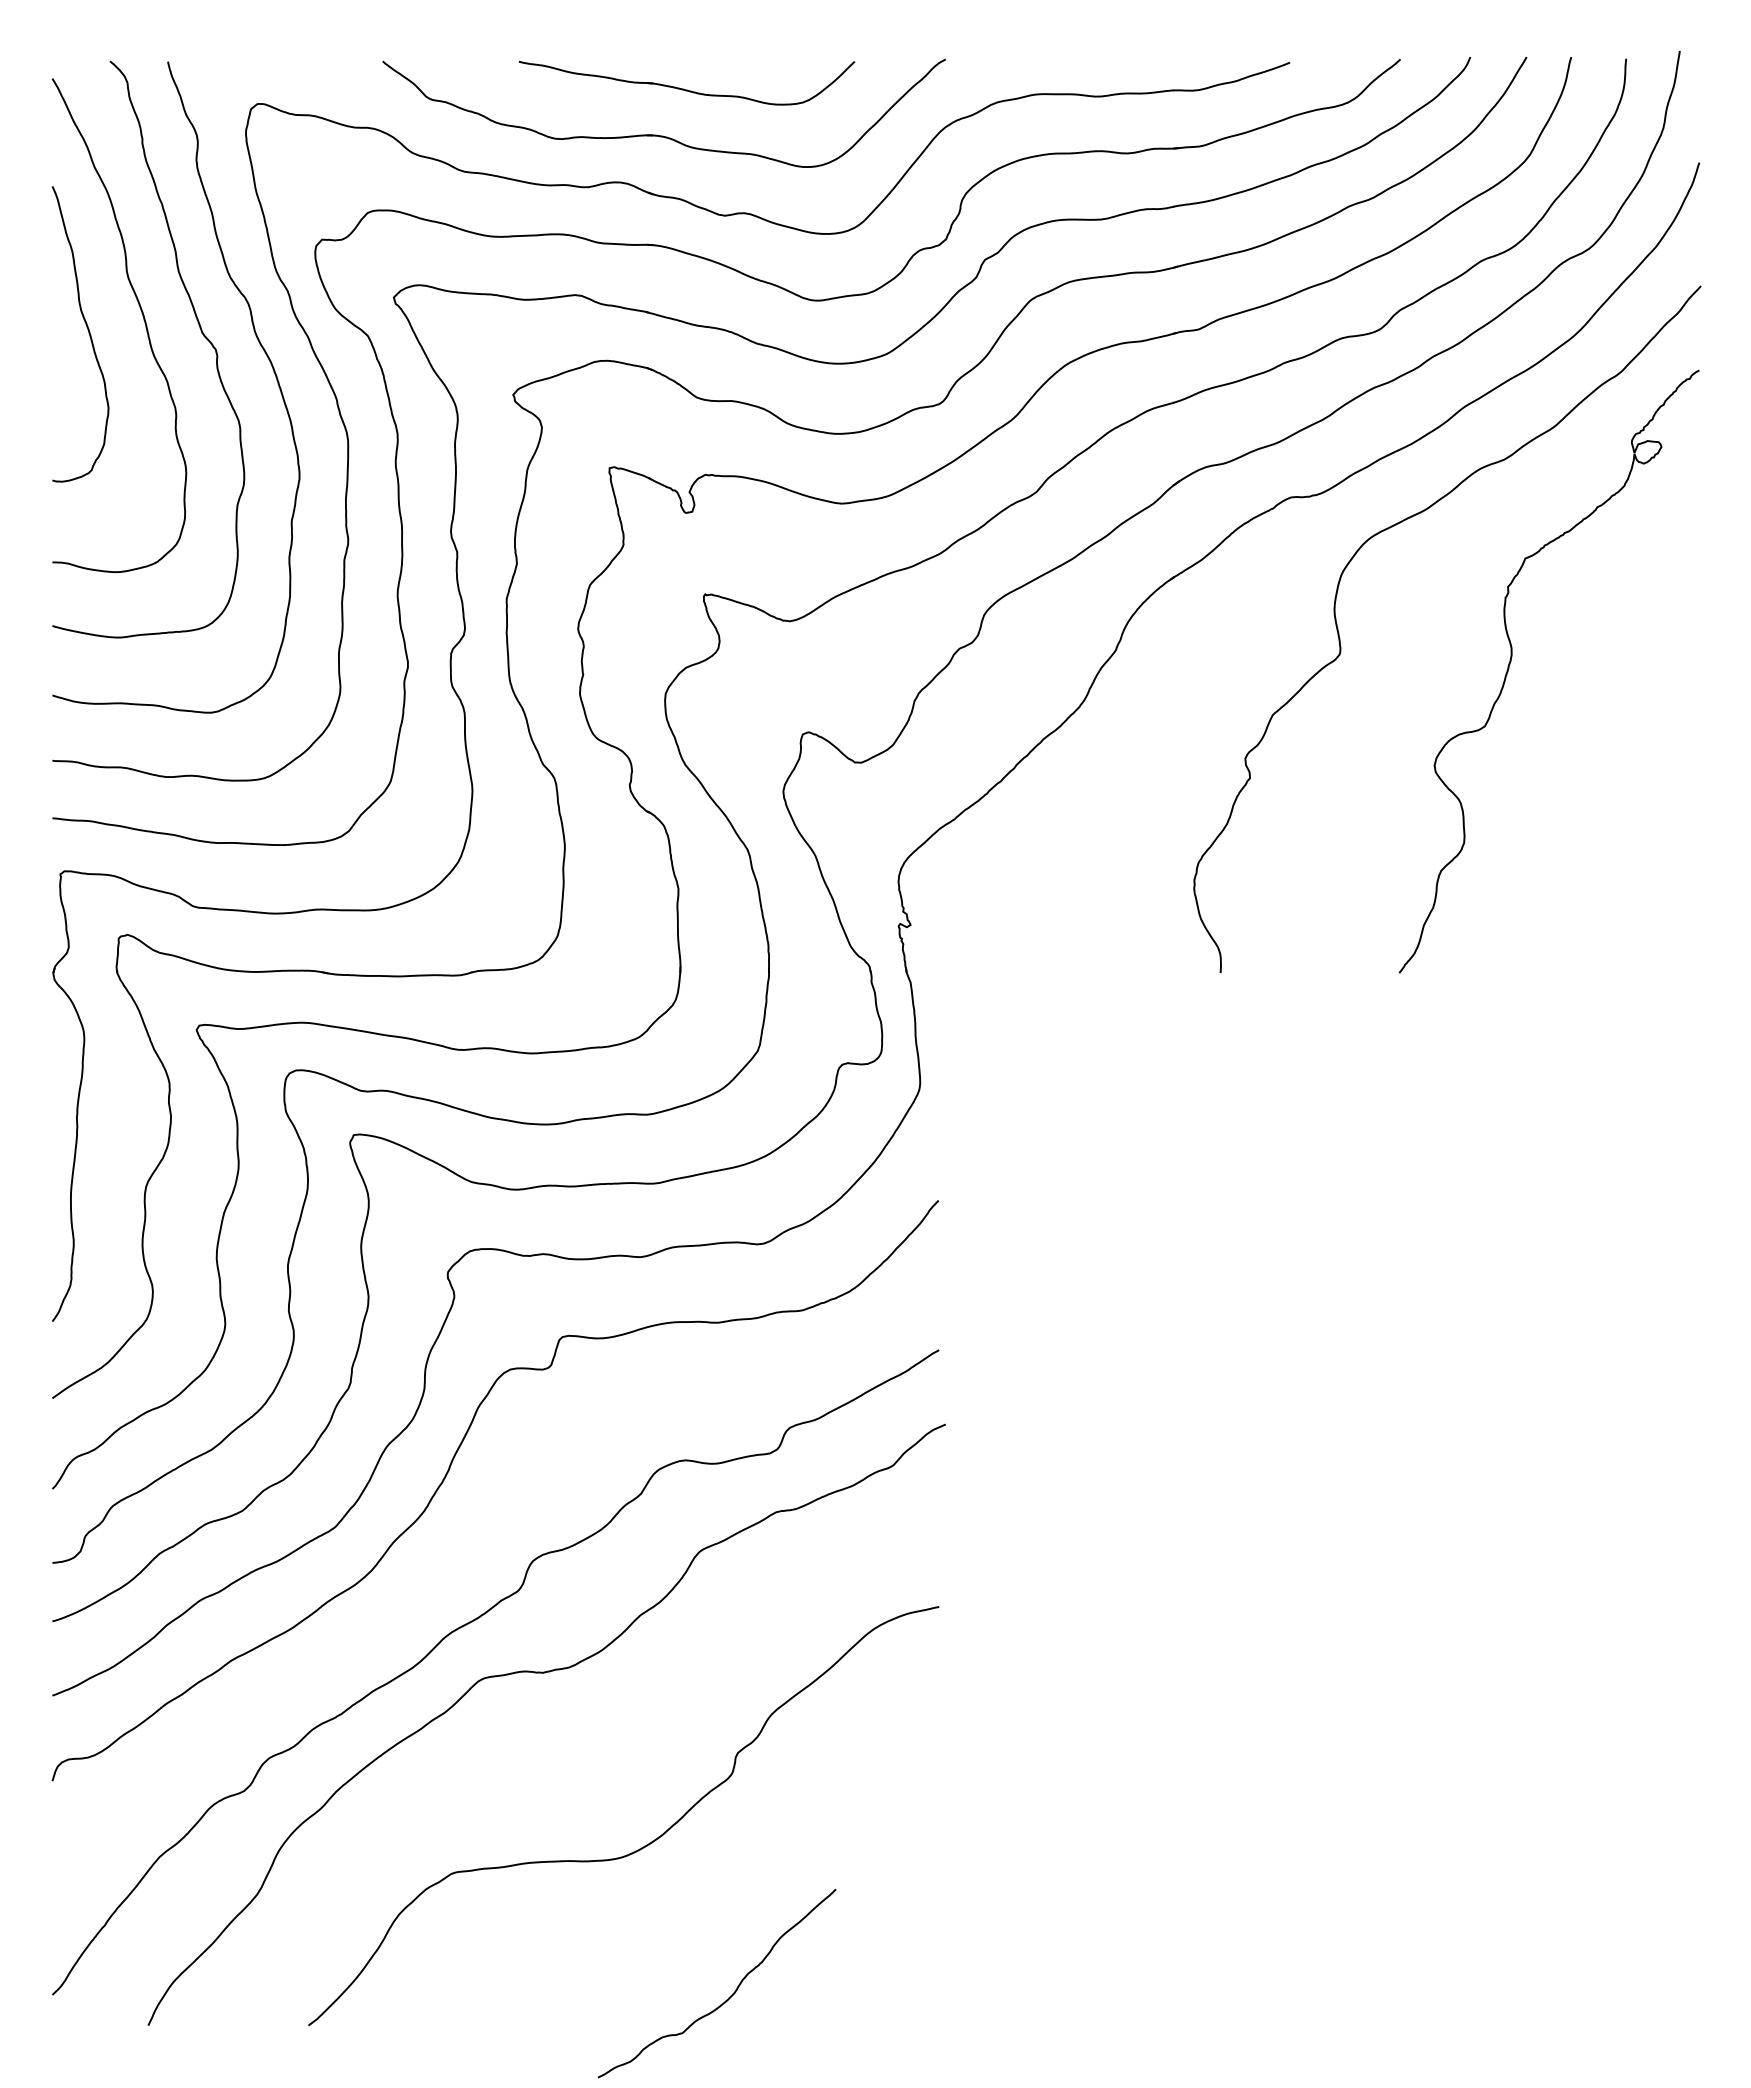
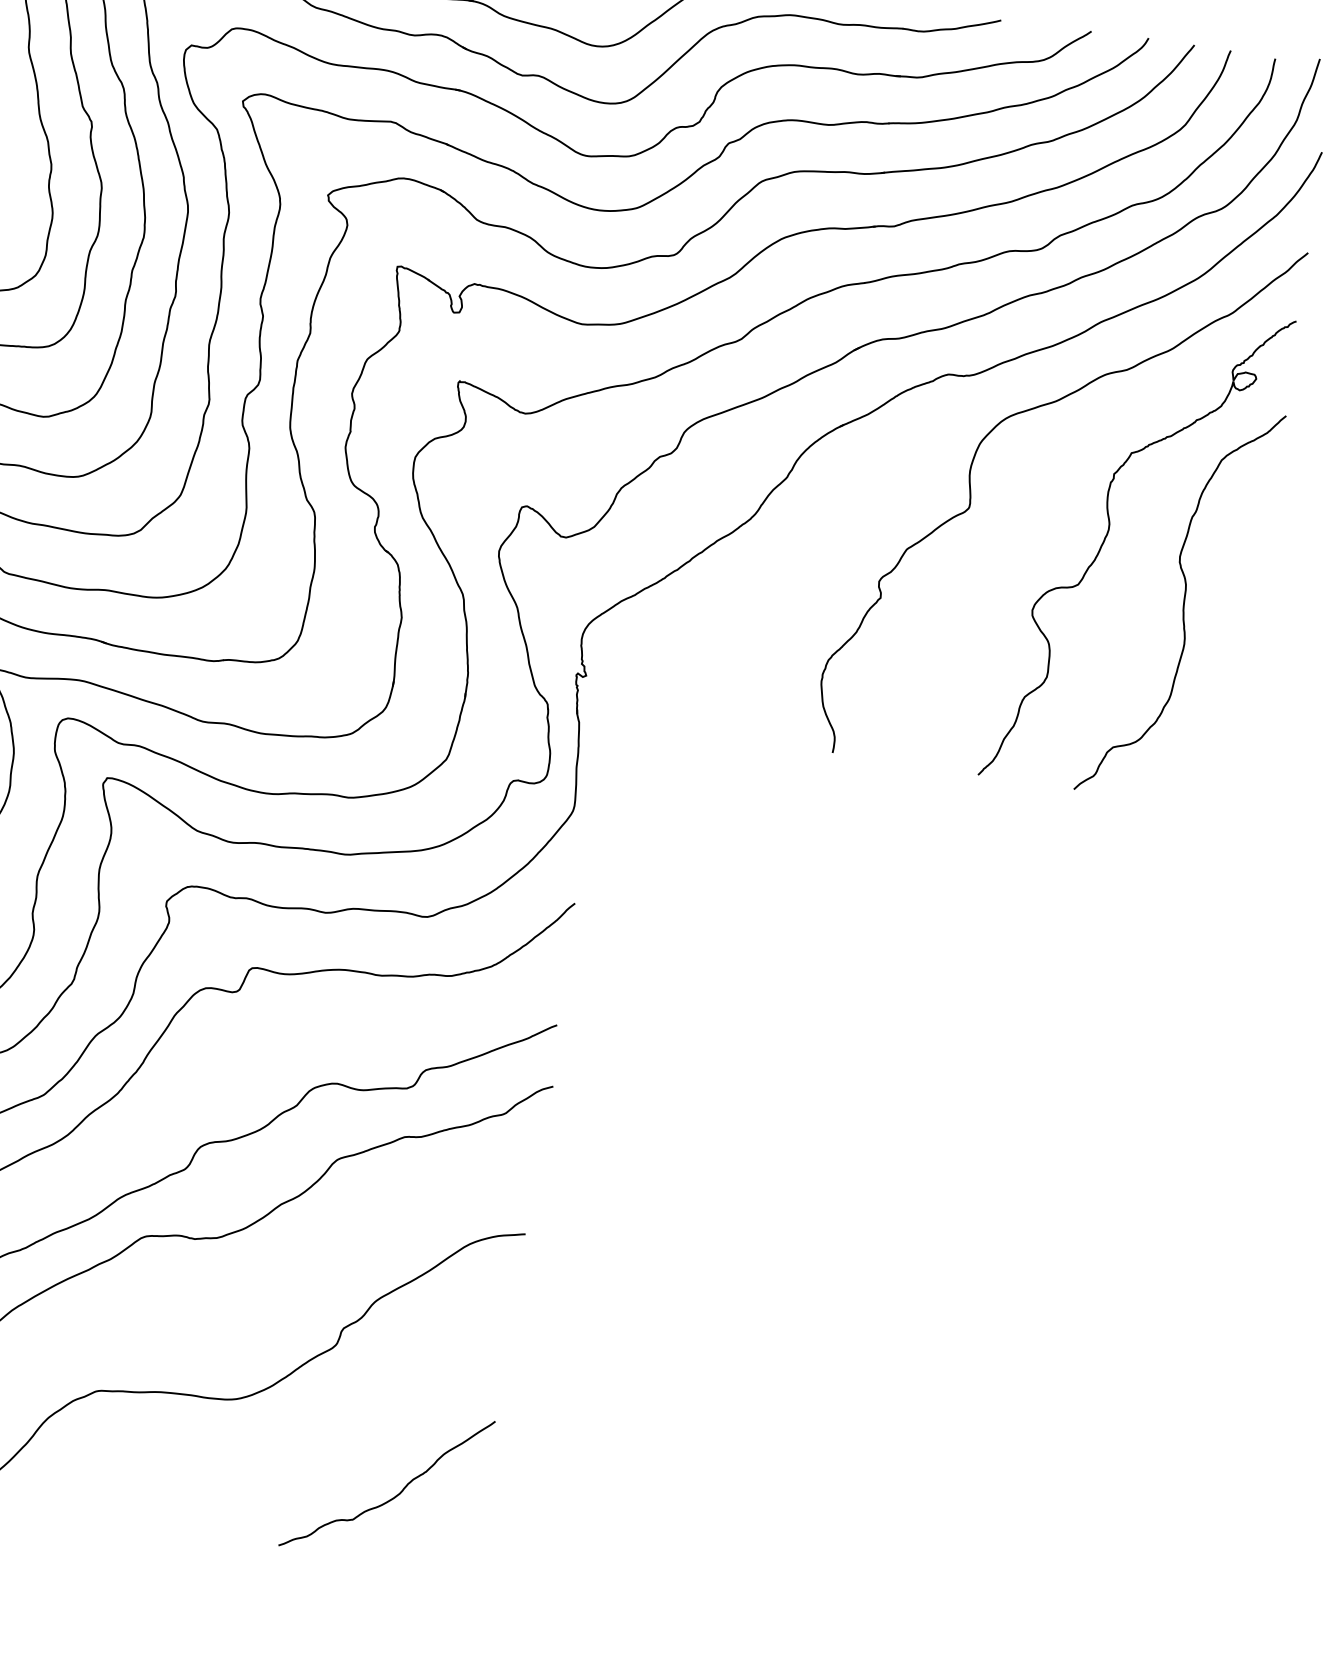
curve: (1614, 729) -> (1183, 603), added
curve: (729, 1996) -> (395, 1495), moved

